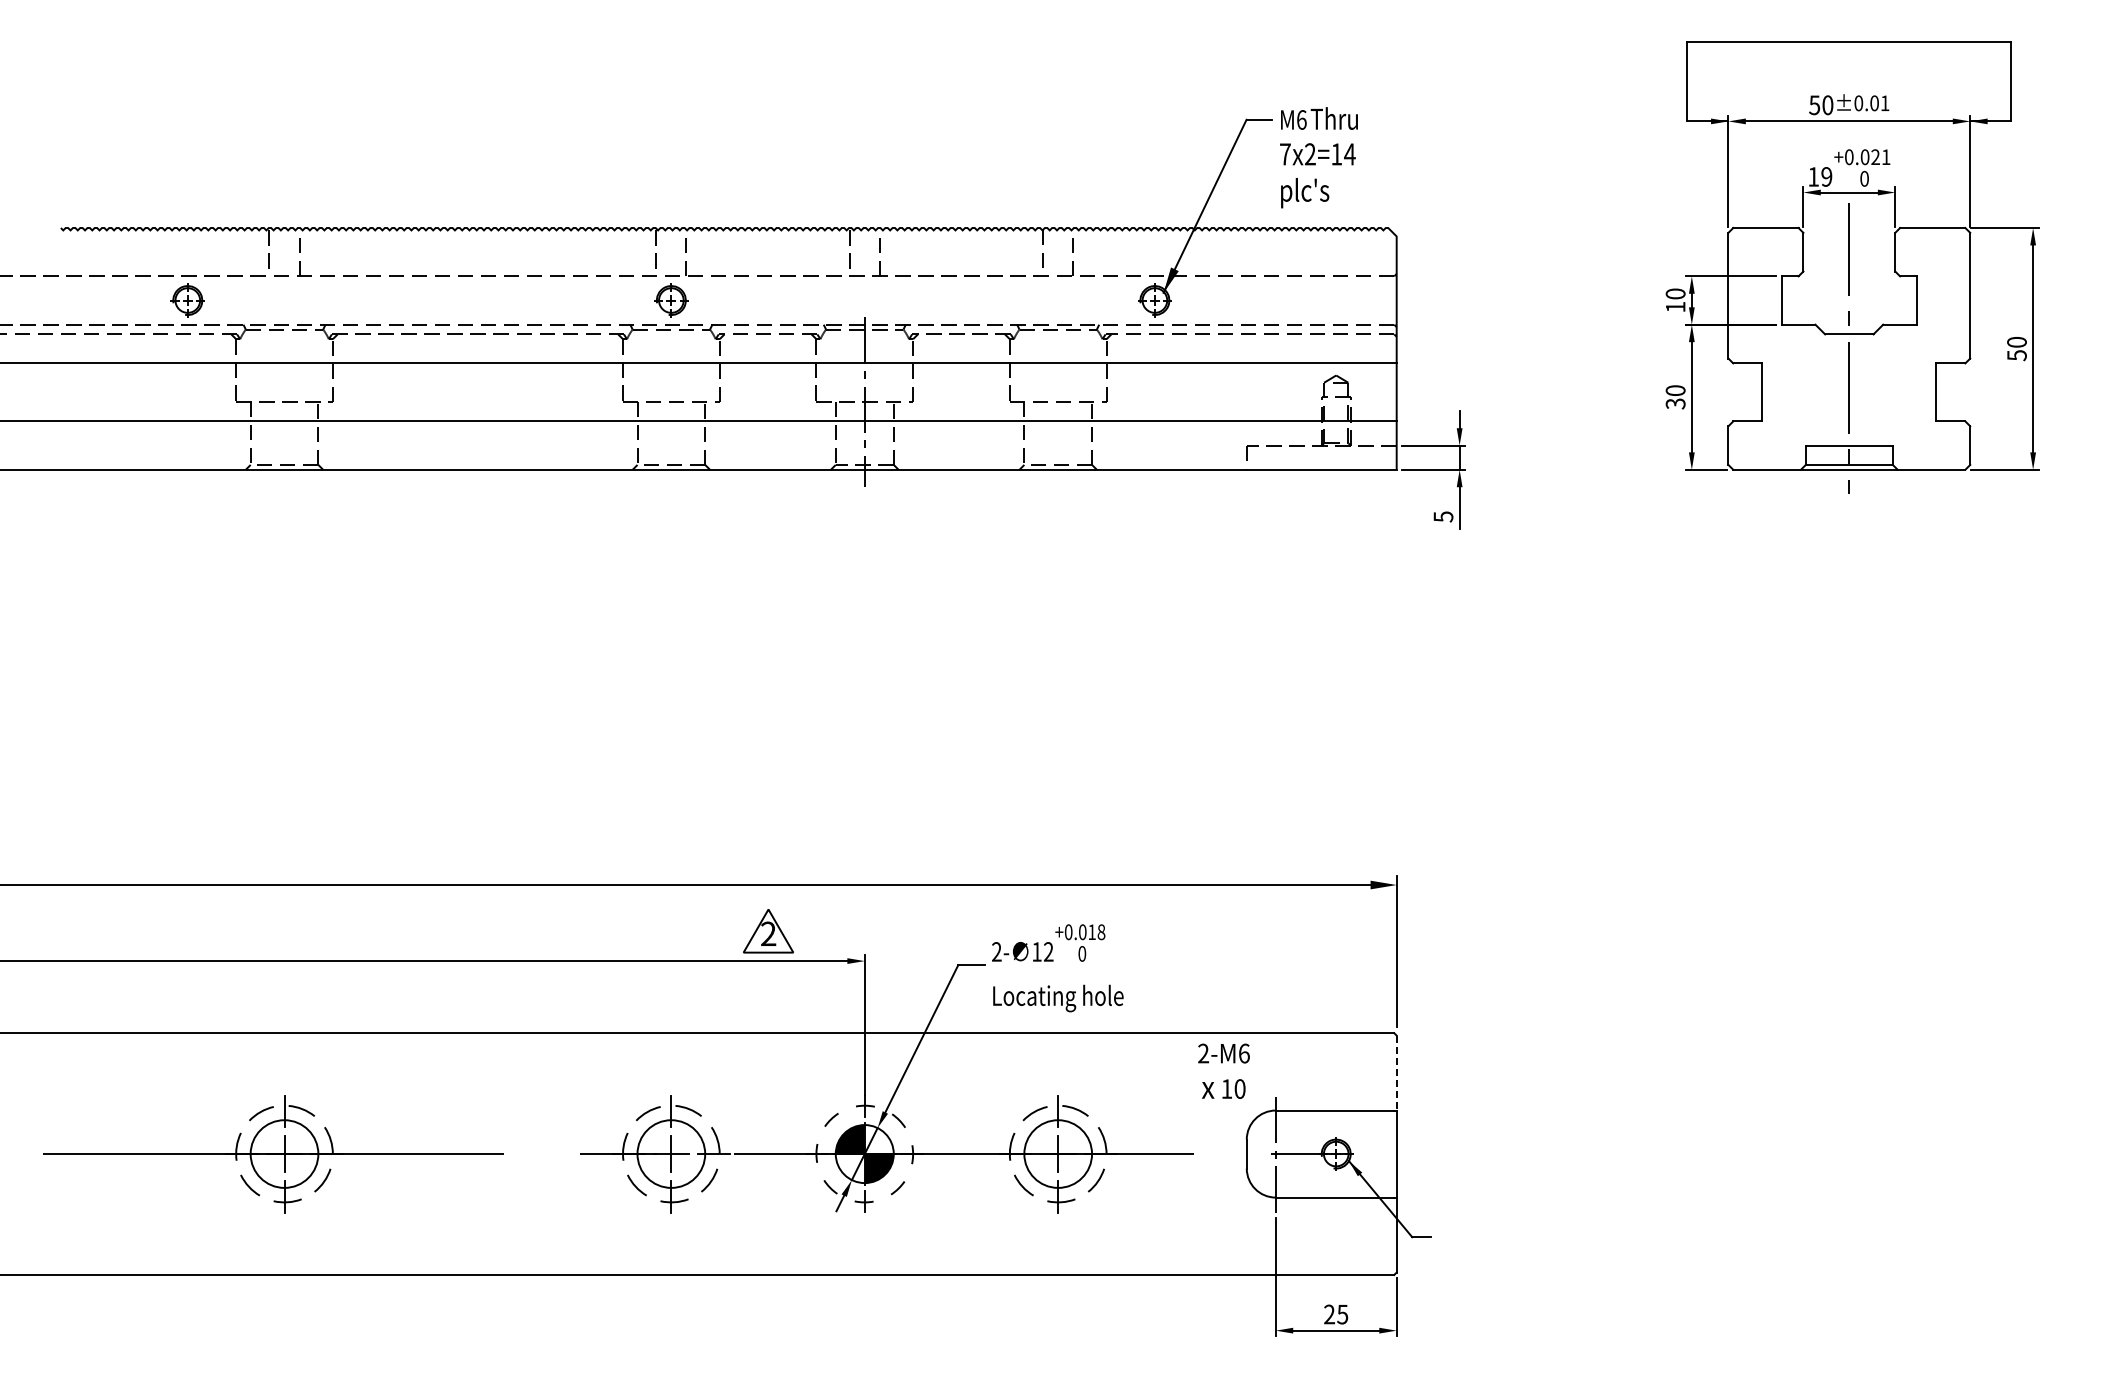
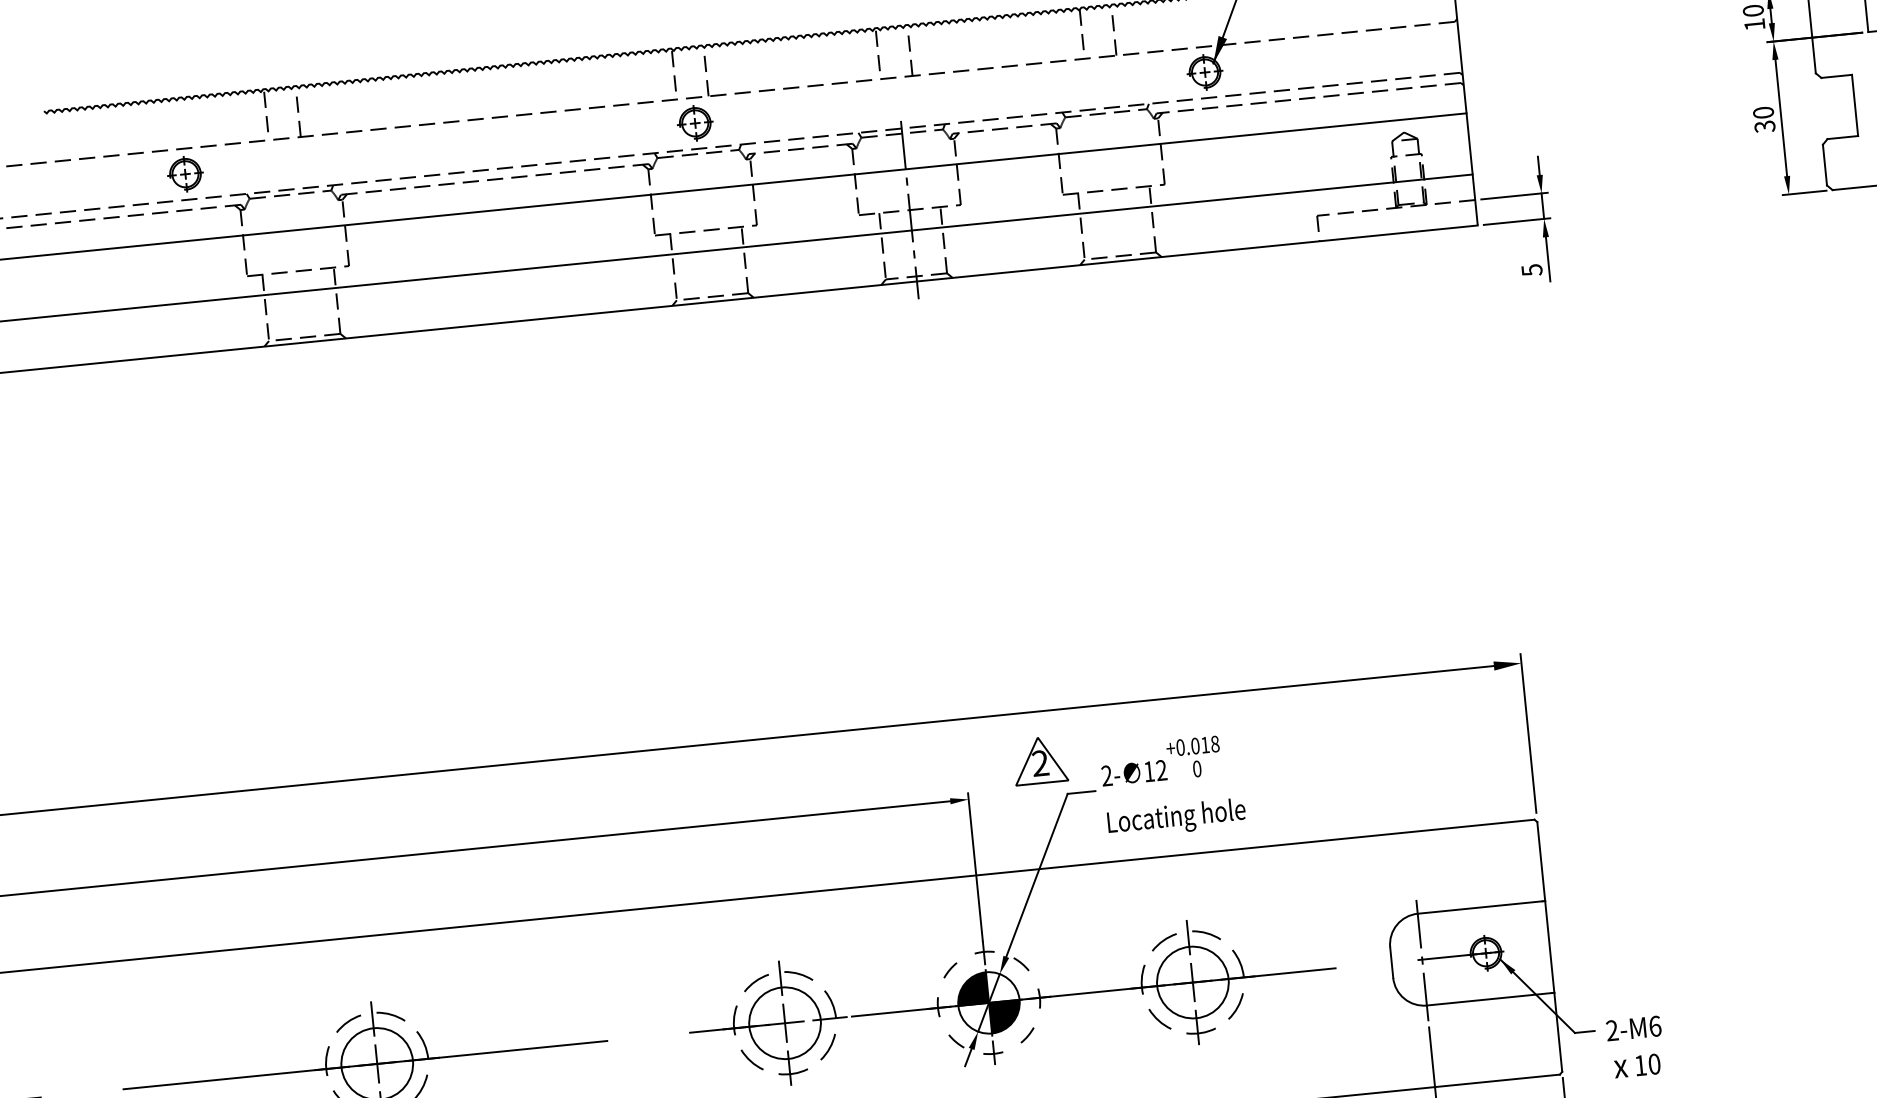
part: (768, 931) -> (1040, 760), moved
text: (1223, 1070) -> (1635, 1046), moved
line: (1396, 1073) -> (1541, 862), dashed -> solid

